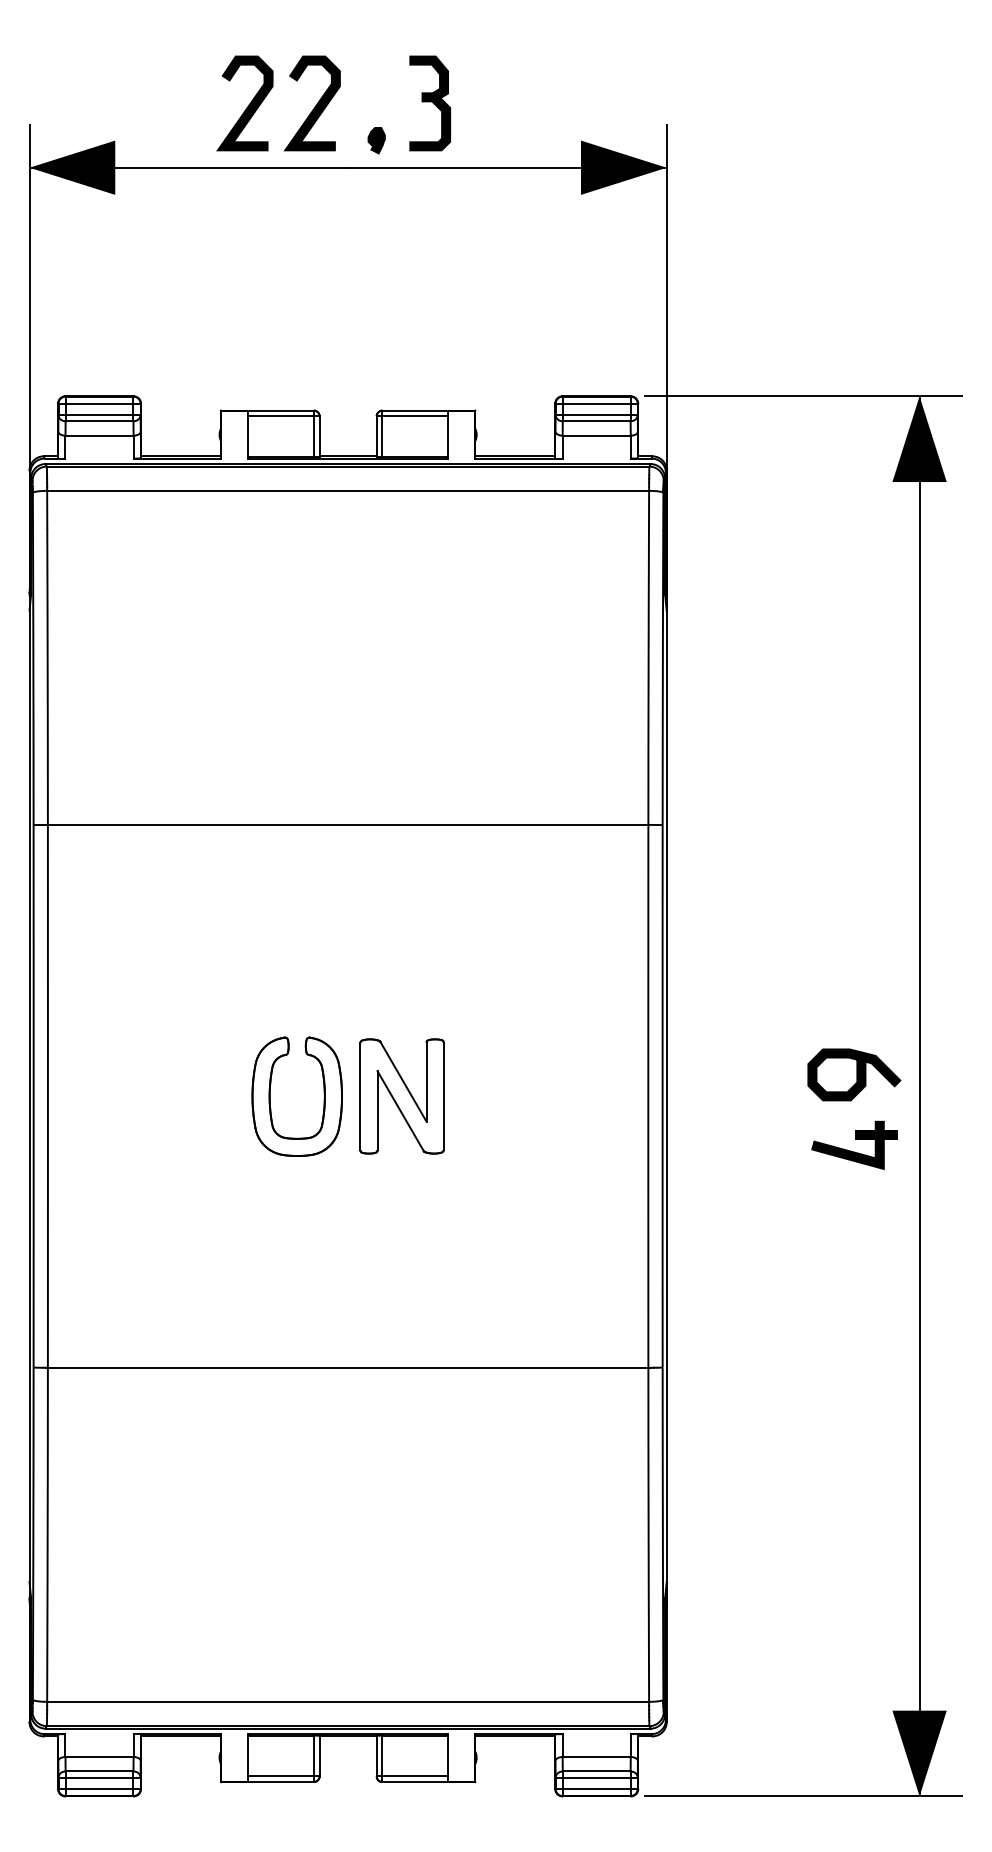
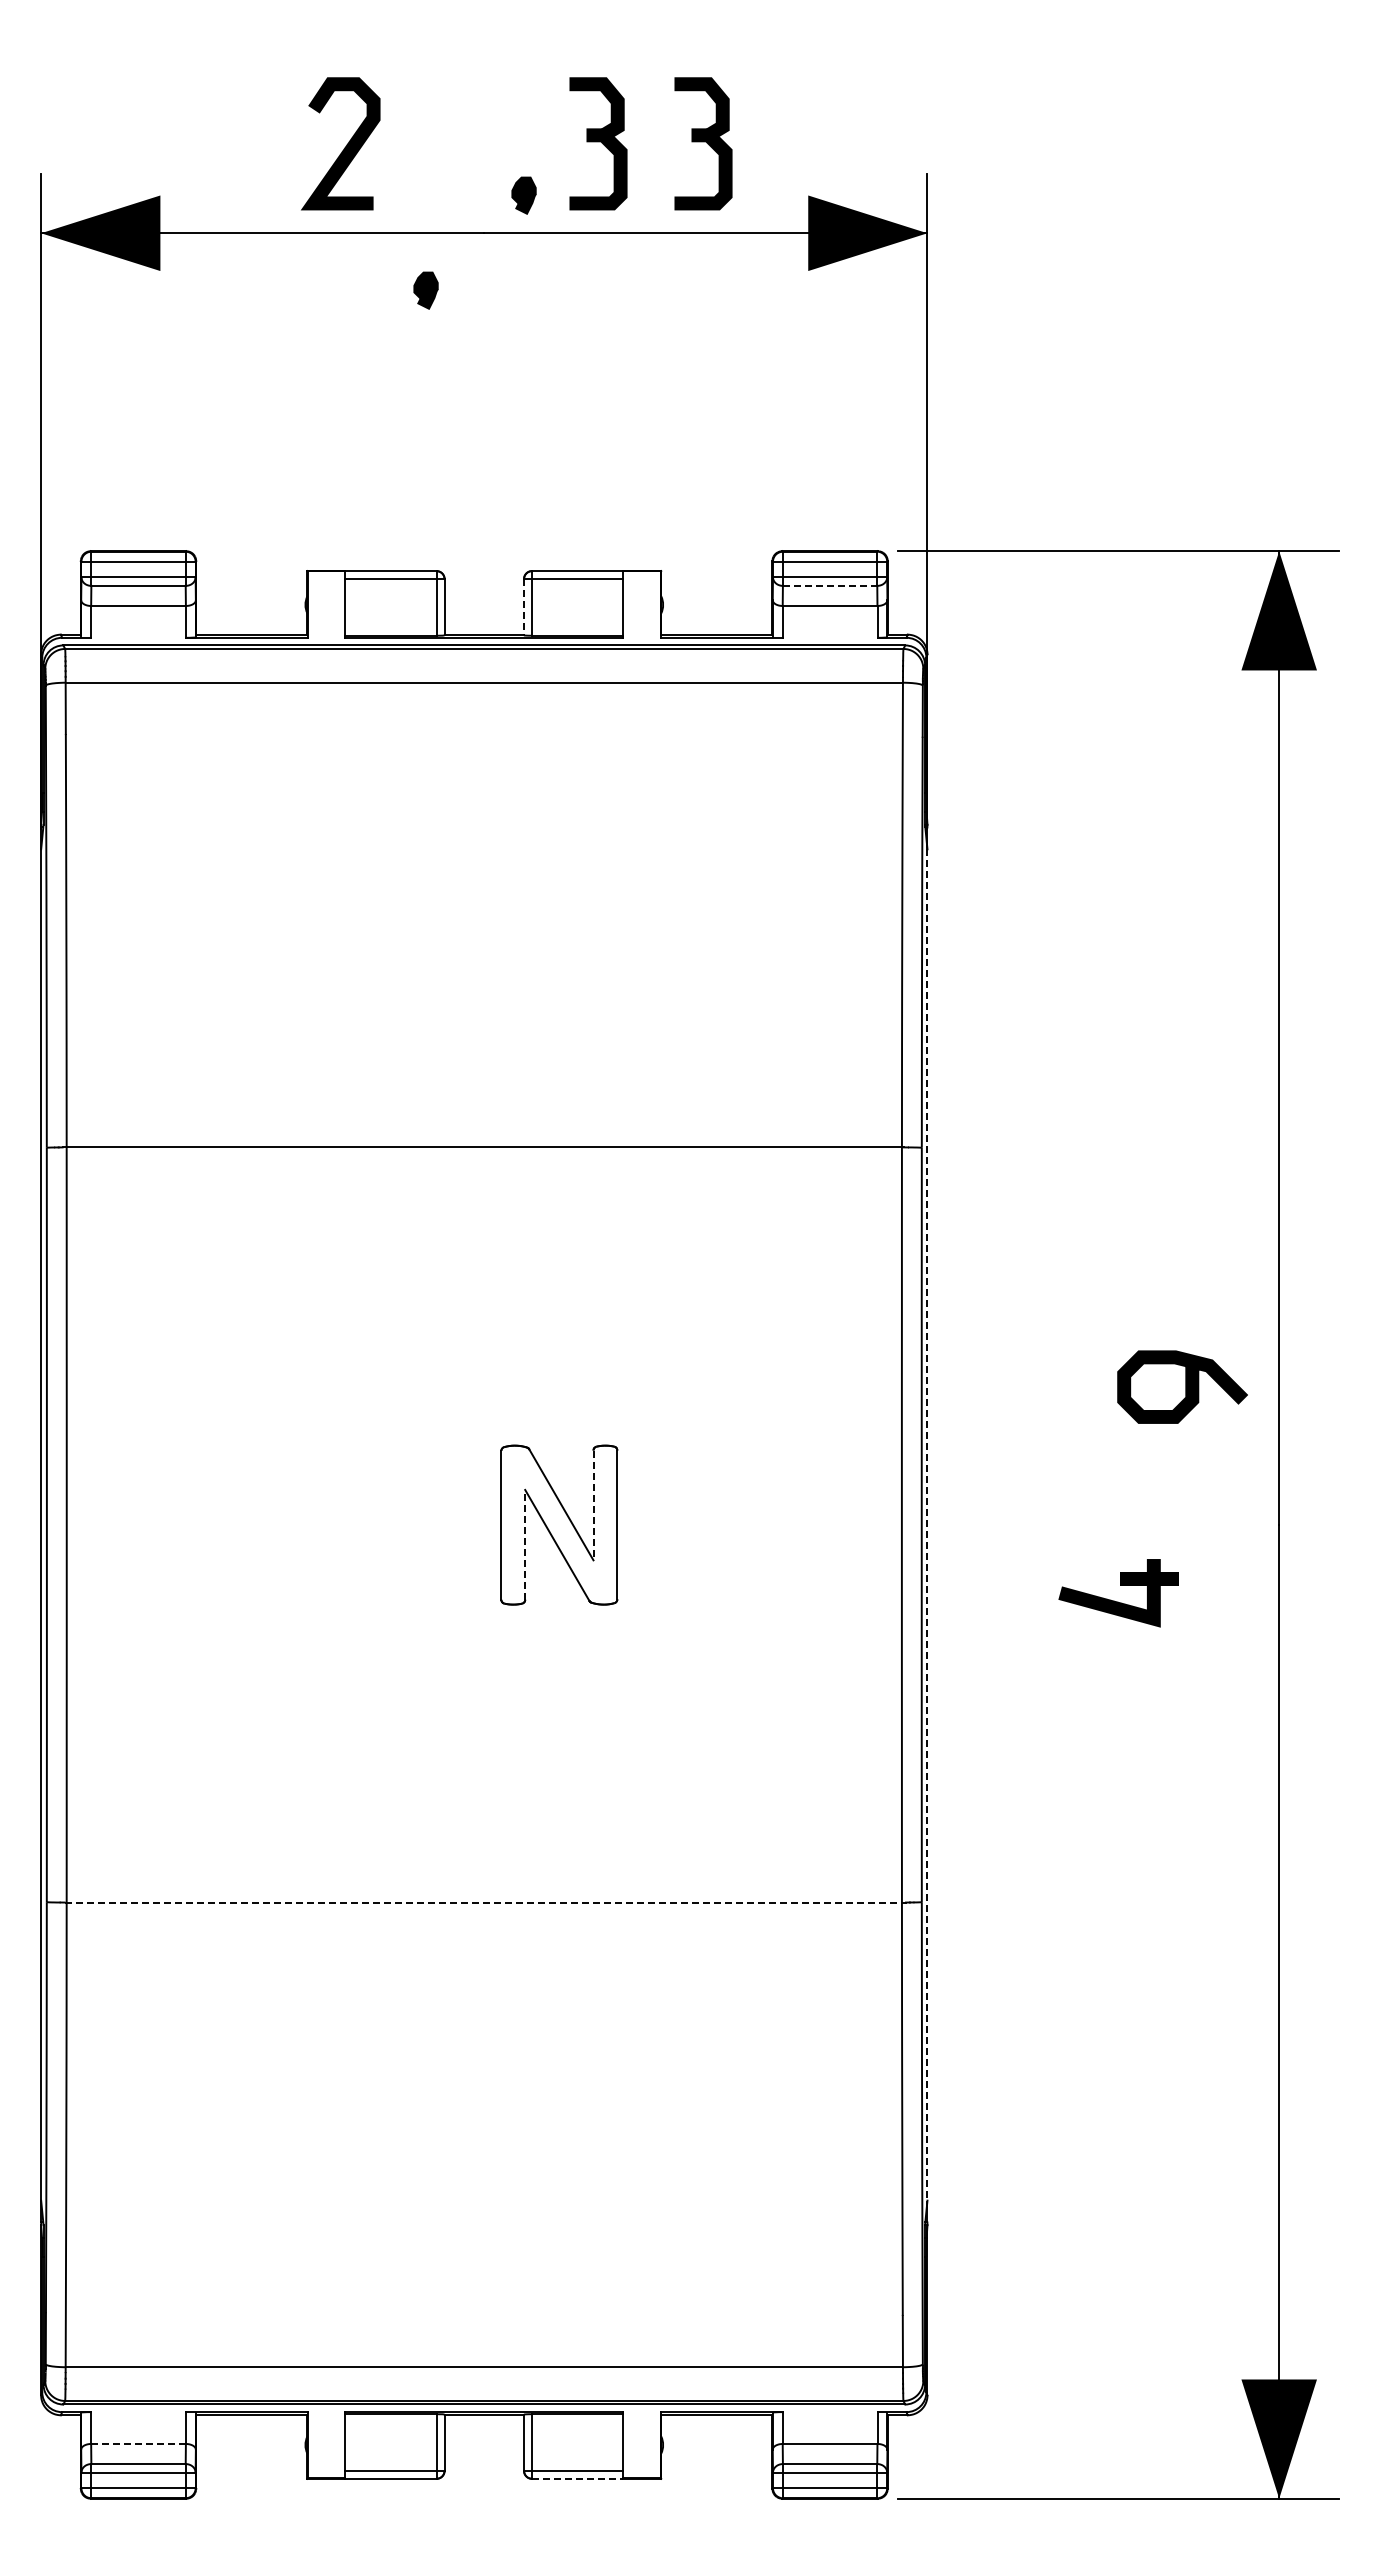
part: (505, 103) -> (703, 143), added
curve: (315, 104) -> (439, 145), removed
part: (305, 208) -> (425, 290), added
line: (597, 420) -> (830, 585), solid -> dashed
line: (377, 436) -> (524, 607), solid -> dashed
curve: (856, 1074) -> (1185, 1386), moved
line: (426, 1082) -> (593, 1505), solid -> dashed
part: (270, 1096) -> (376, 1525), removed
line: (666, 1096) -> (927, 1524), solid -> dashed
line: (377, 1110) -> (525, 1544), solid -> dashed
part: (854, 1151) -> (1118, 1601), moved
line: (347, 1367) -> (483, 1902), solid -> dashed
line: (100, 1756) -> (139, 2443), solid -> dashed
line: (415, 1781) -> (577, 2478), solid -> dashed

